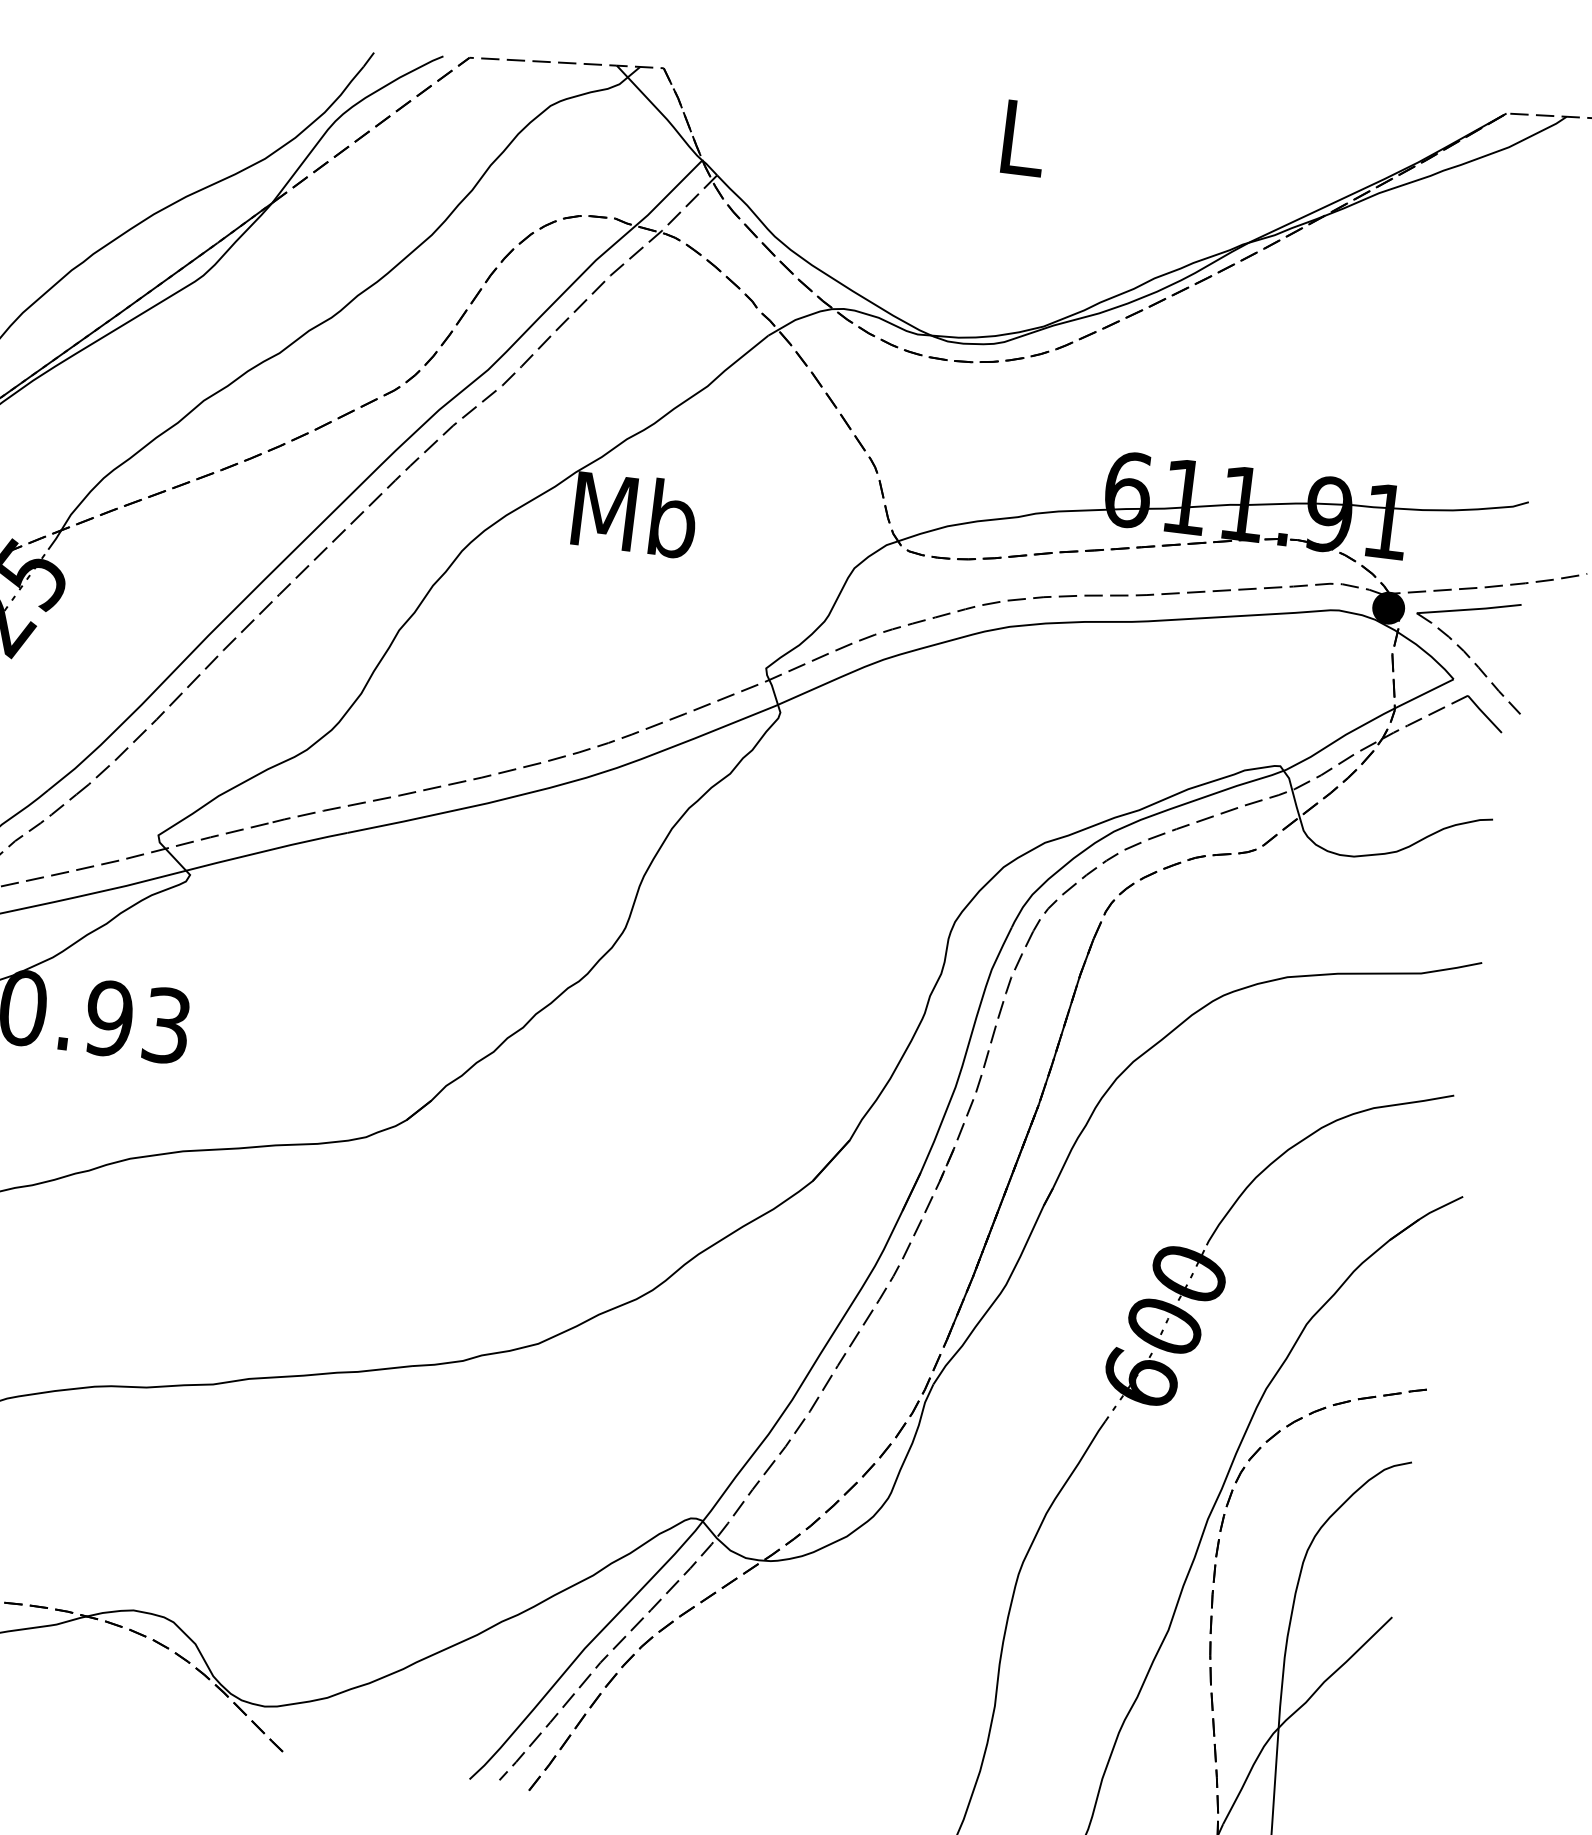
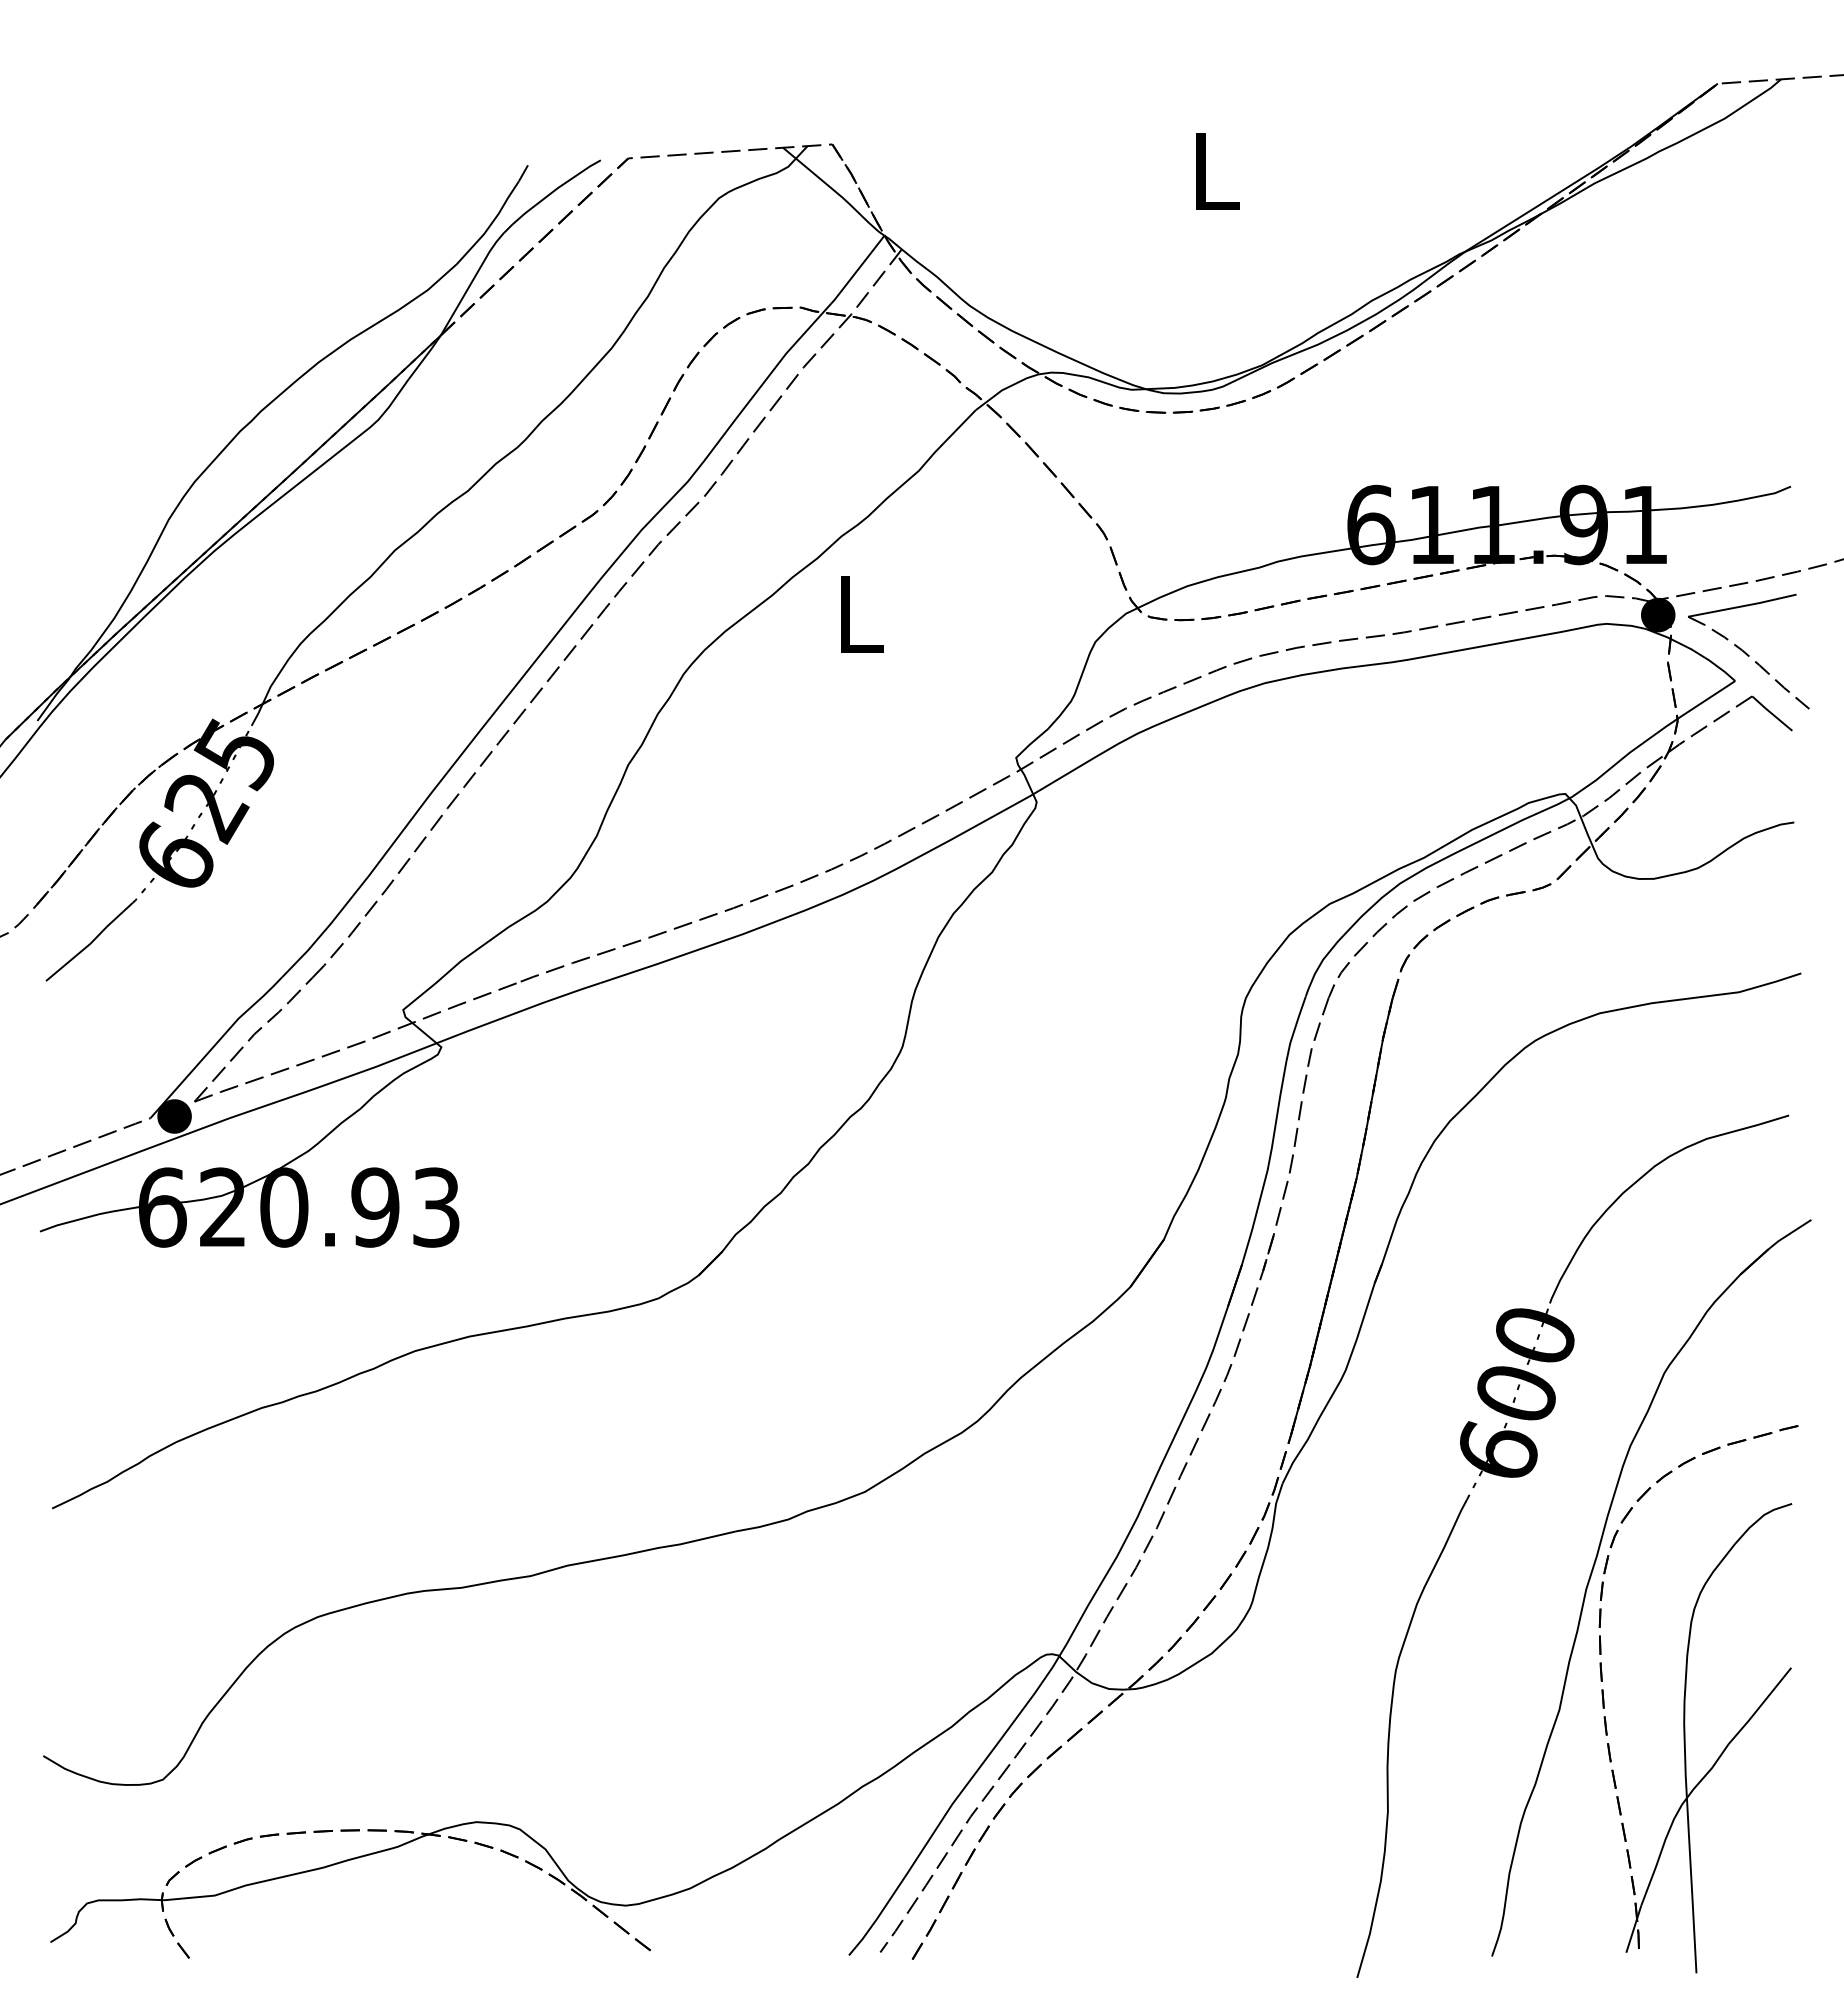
text: (635, 514) -> (859, 613), Mb -> L

